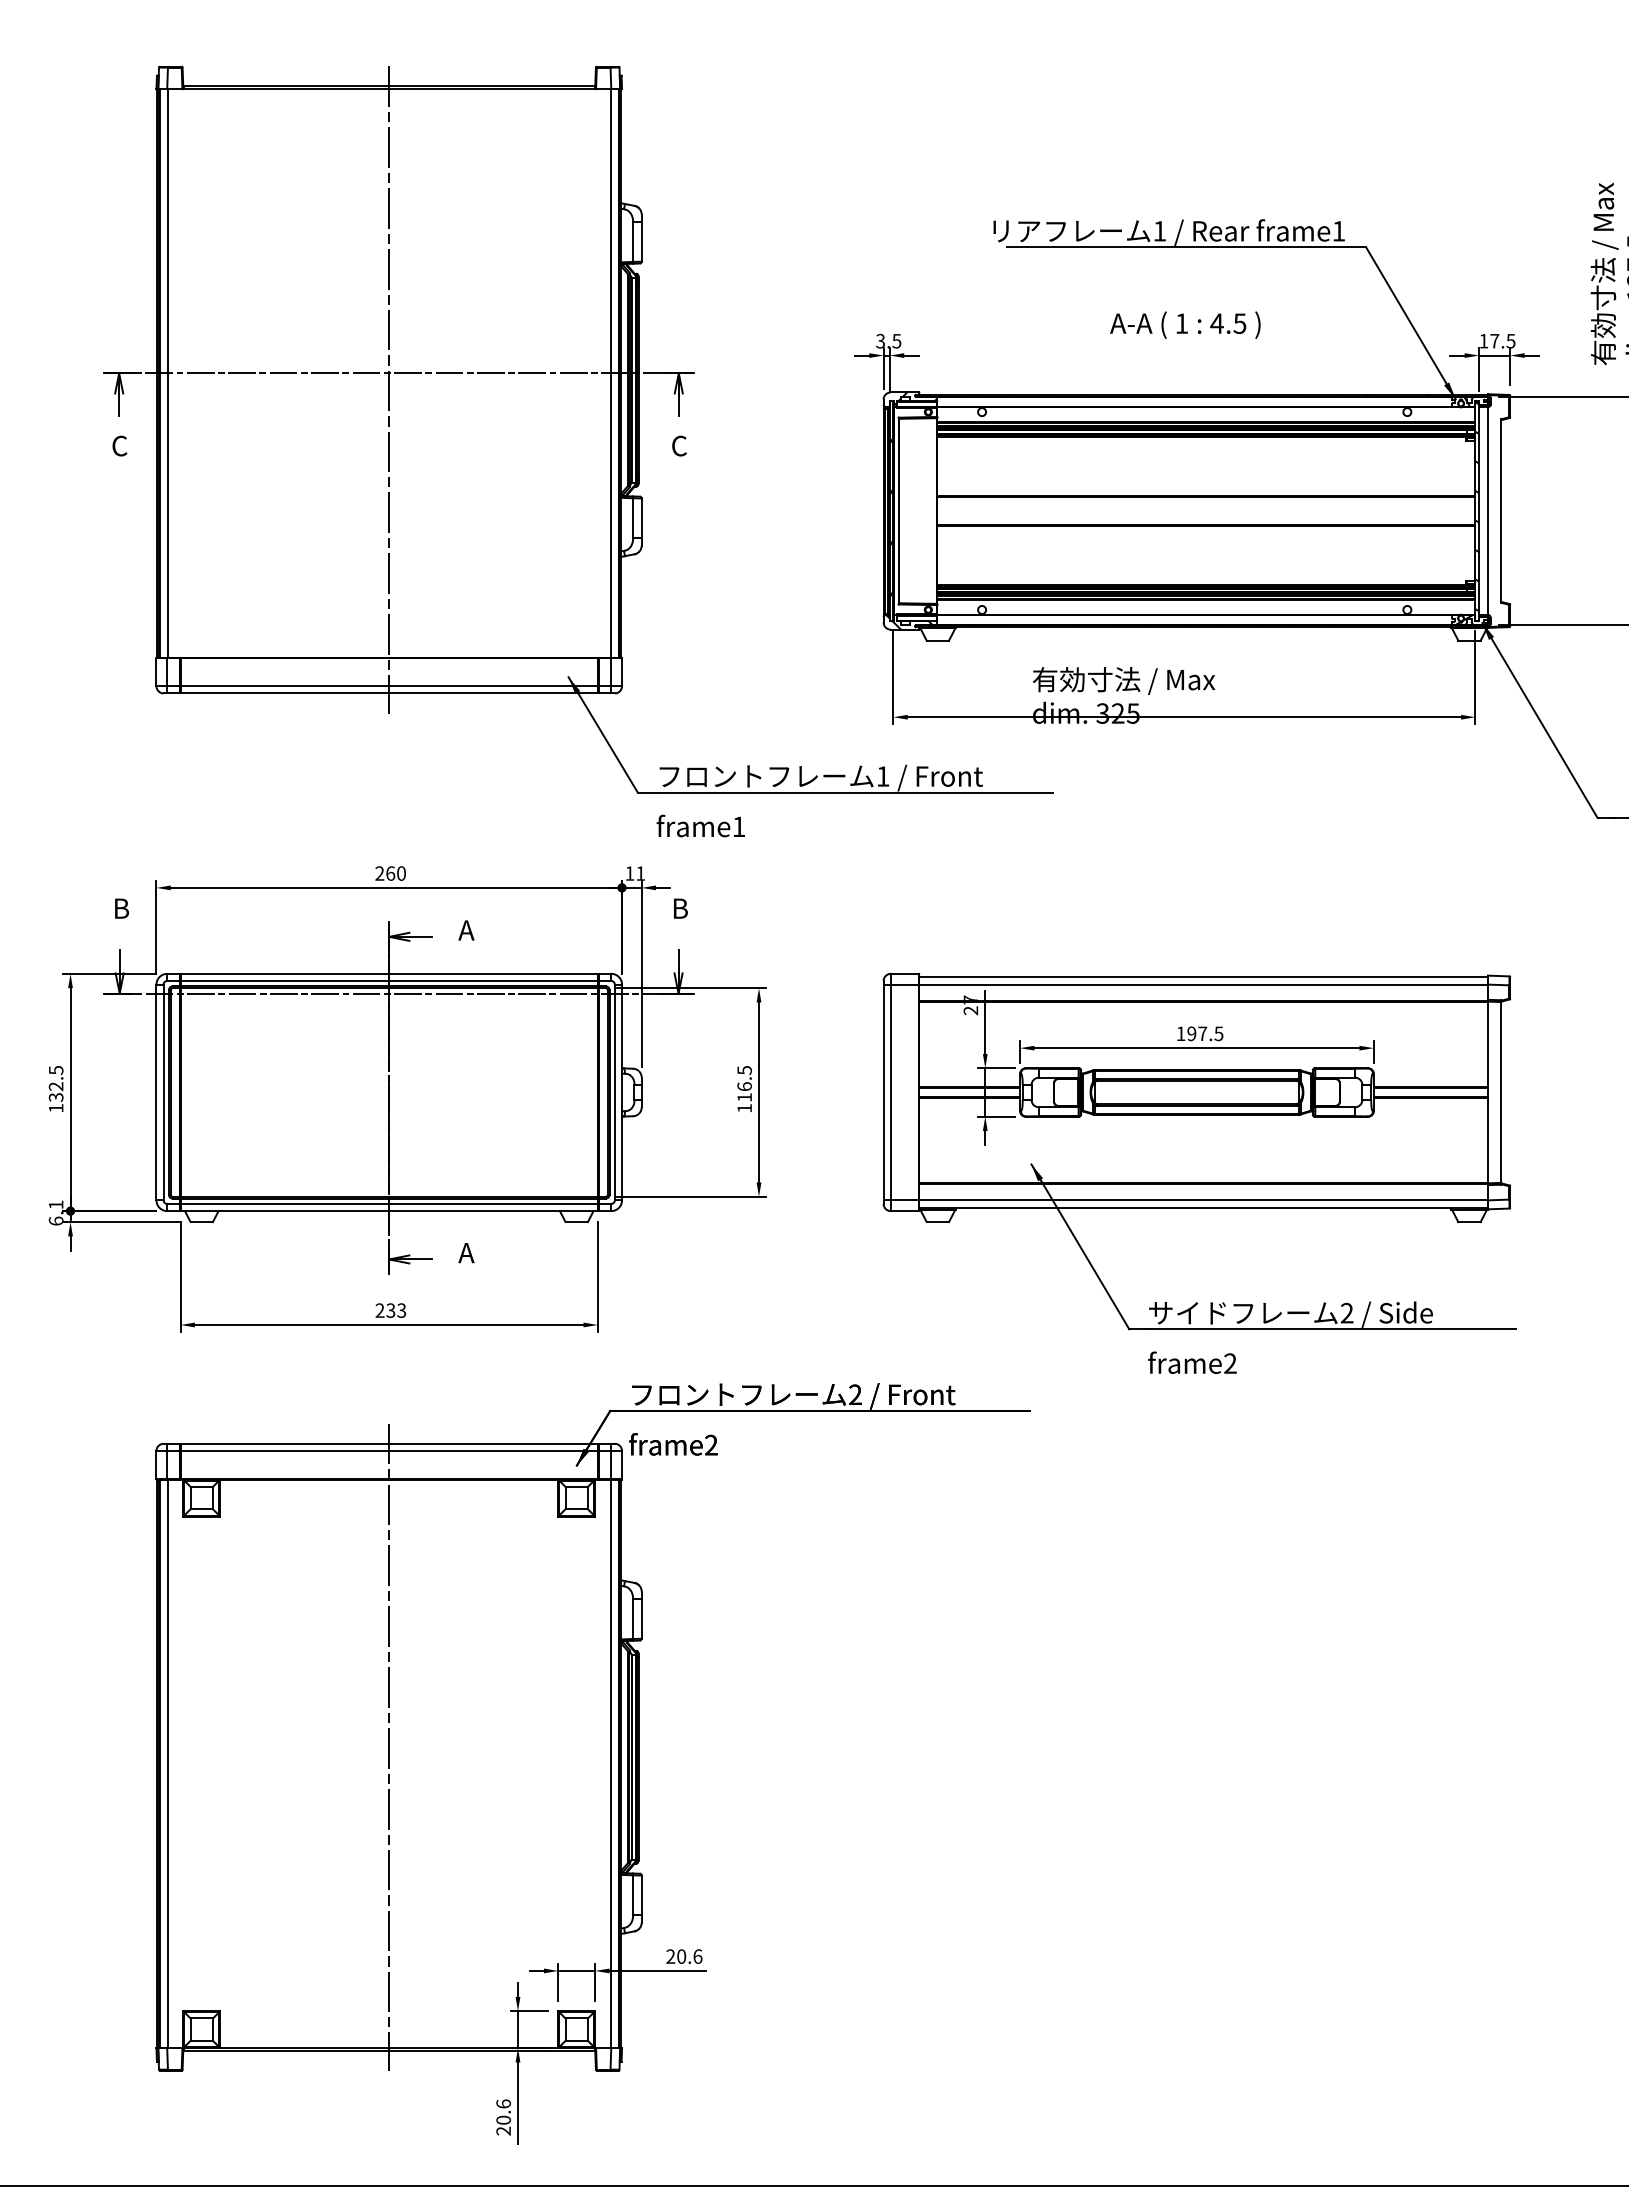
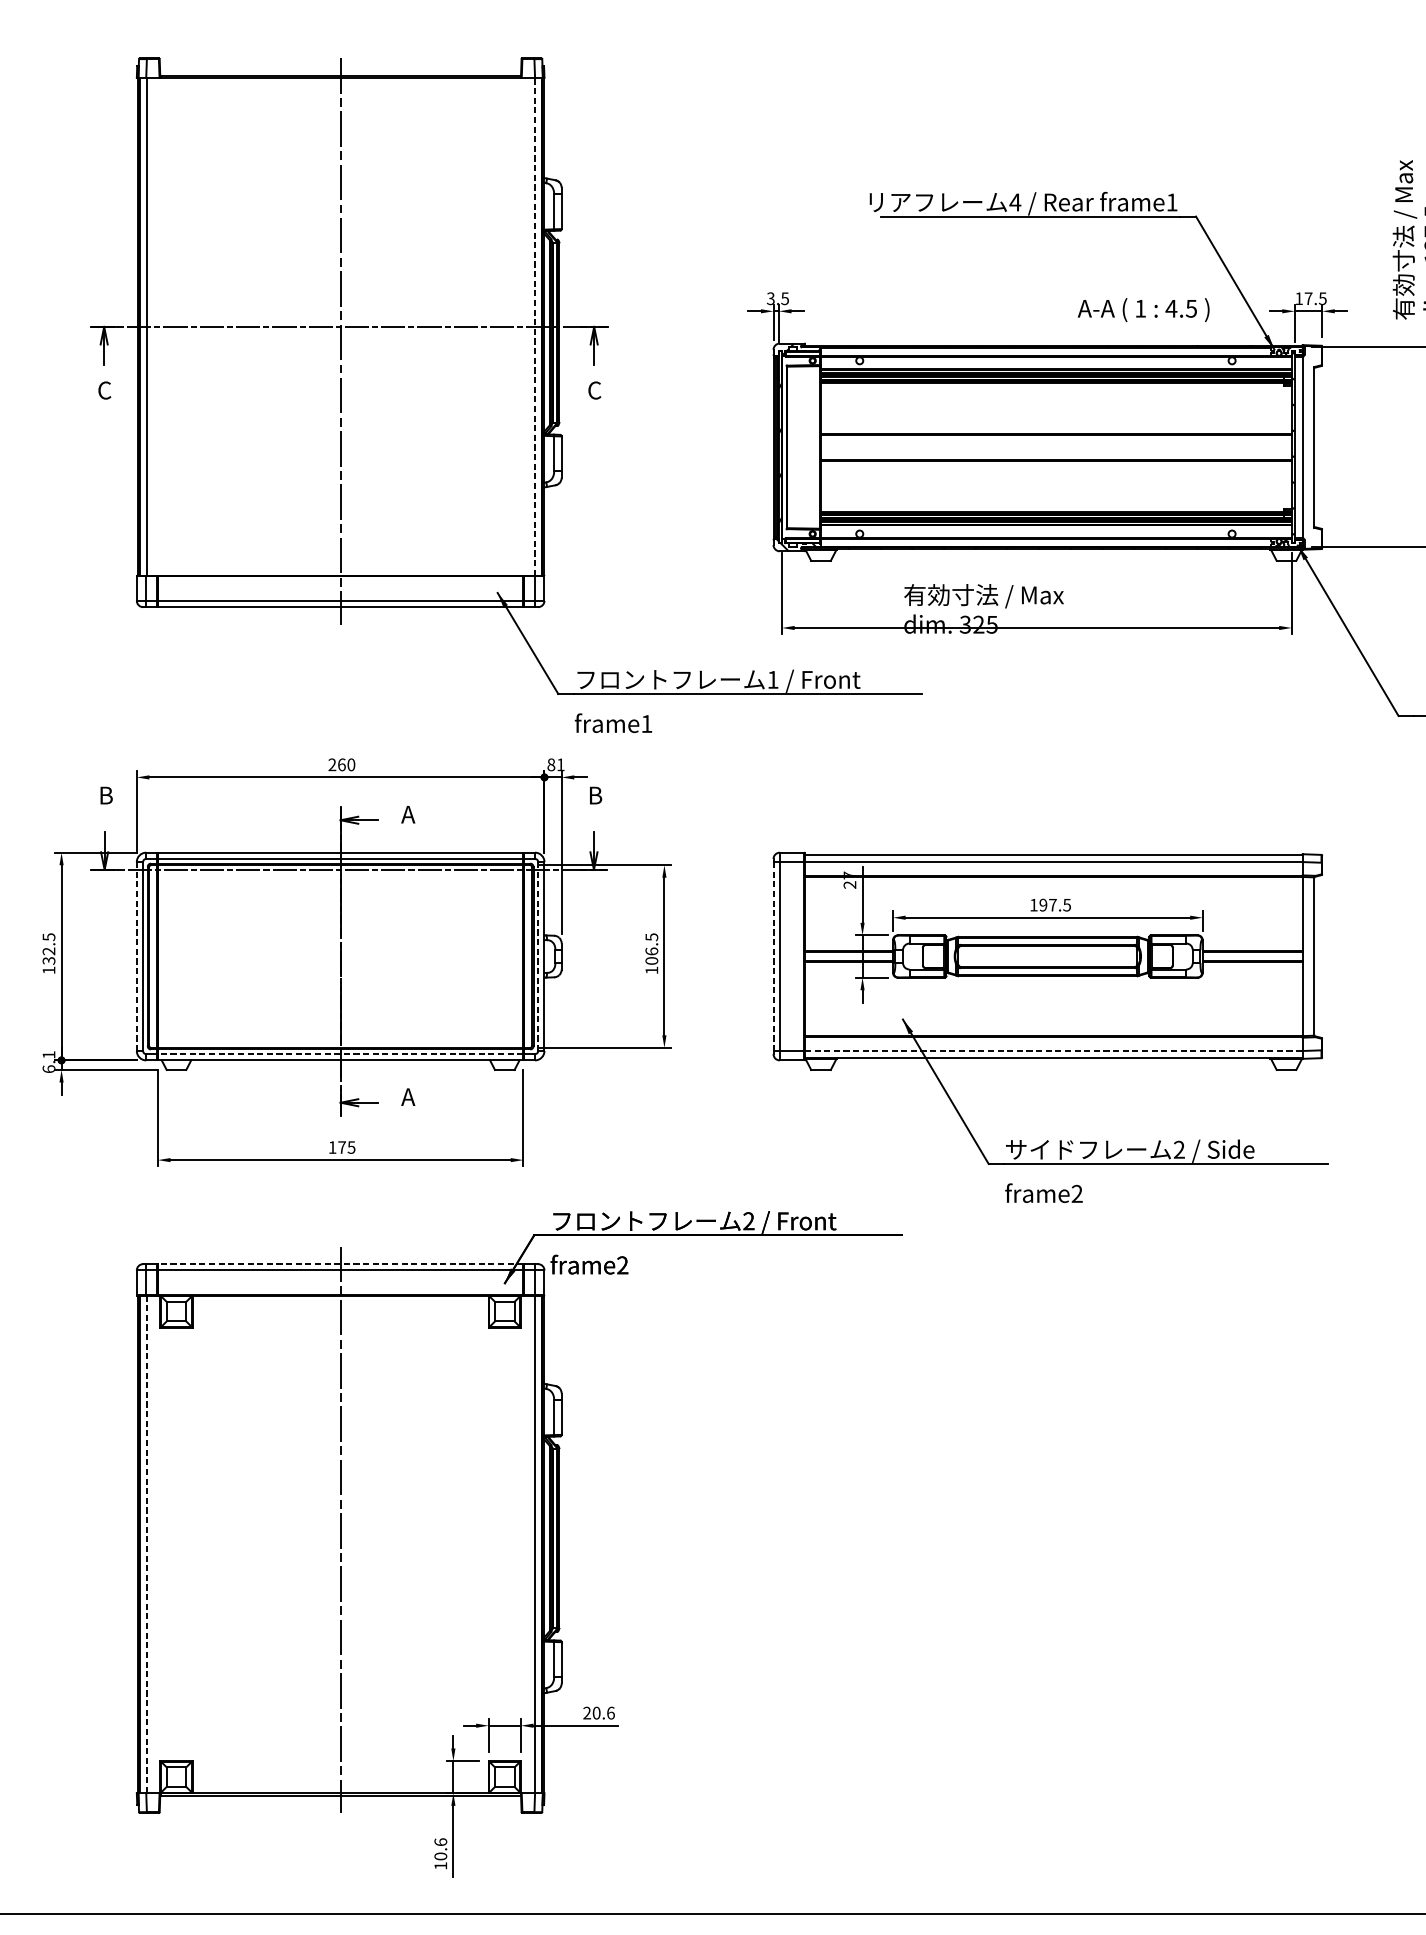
text: (1159, 231) -> (1015, 202), 1 -> 4
text: (1185, 324) -> (1143, 309), moved
line: (610, 372) -> (534, 326), solid -> dashed
text: (629, 873) -> (551, 764), 11 -> 81
line: (156, 1092) -> (136, 956), solid -> dashed
line: (614, 1092) -> (537, 956), solid -> dashed
line: (883, 1092) -> (773, 956), solid -> dashed
text: (744, 1097) -> (651, 960), 116.5 -> 106.5
line: (1204, 1200) -> (1054, 1051), solid -> dashed
line: (389, 1203) -> (340, 1053), solid -> dashed
text: (390, 1310) -> (341, 1147), 233 -> 175
line: (389, 1443) -> (340, 1263), solid -> dashed
line: (167, 1764) -> (146, 1544), solid -> dashed
text: (503, 2130) -> (440, 1865), 20.6 -> 10.6

